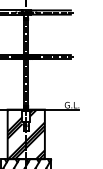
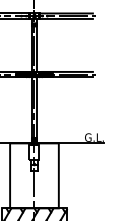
hatch: (25, 134) -> (33, 175), removed

